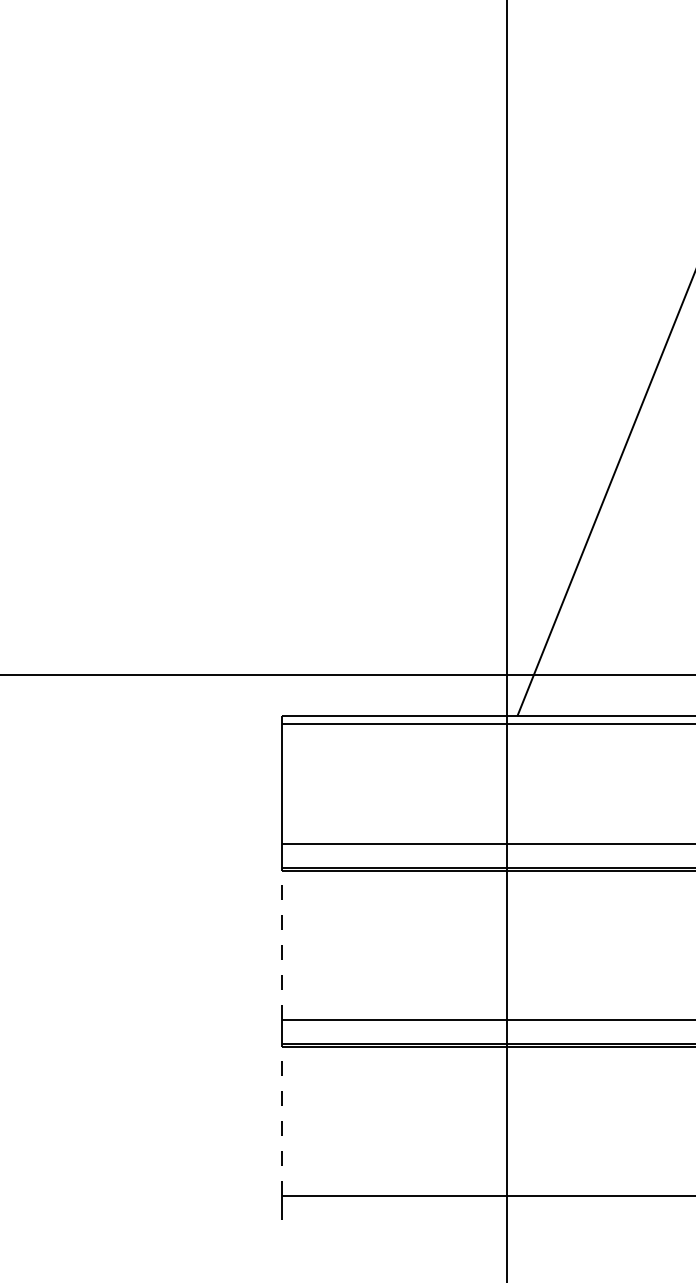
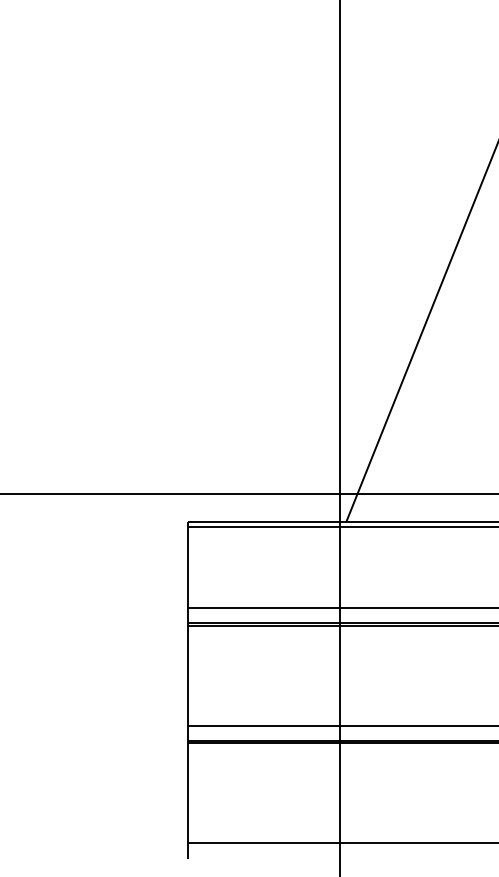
line: (281, 945) -> (188, 675), dashed -> solid
line: (281, 1121) -> (188, 793), dashed -> solid

